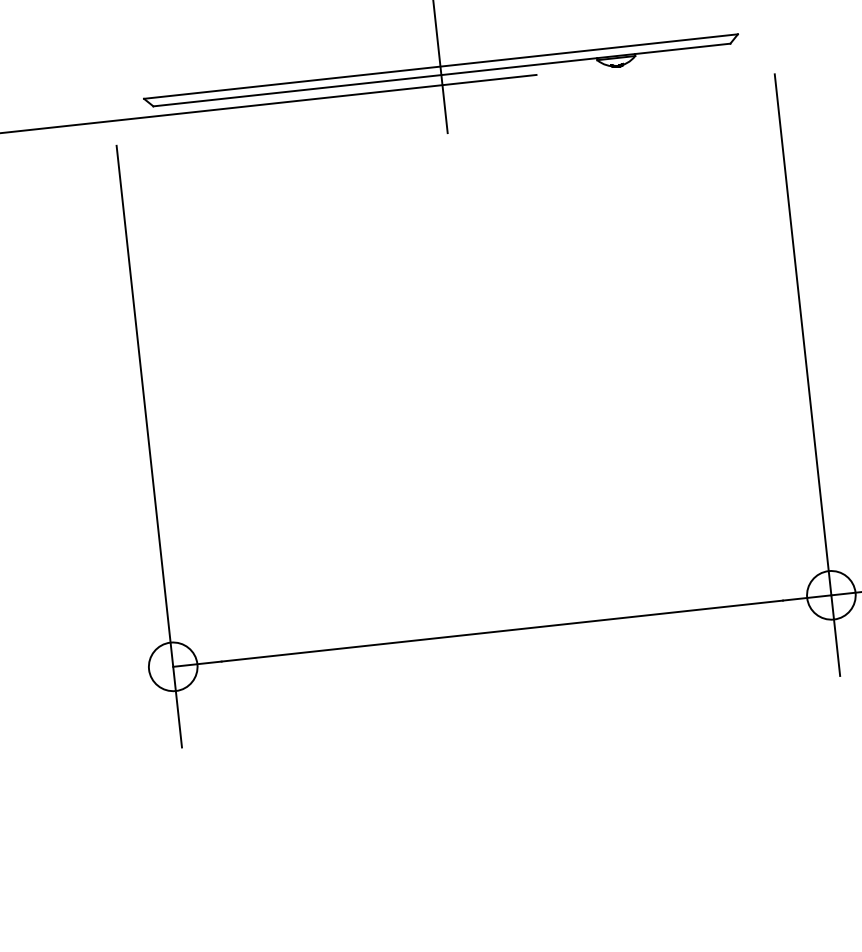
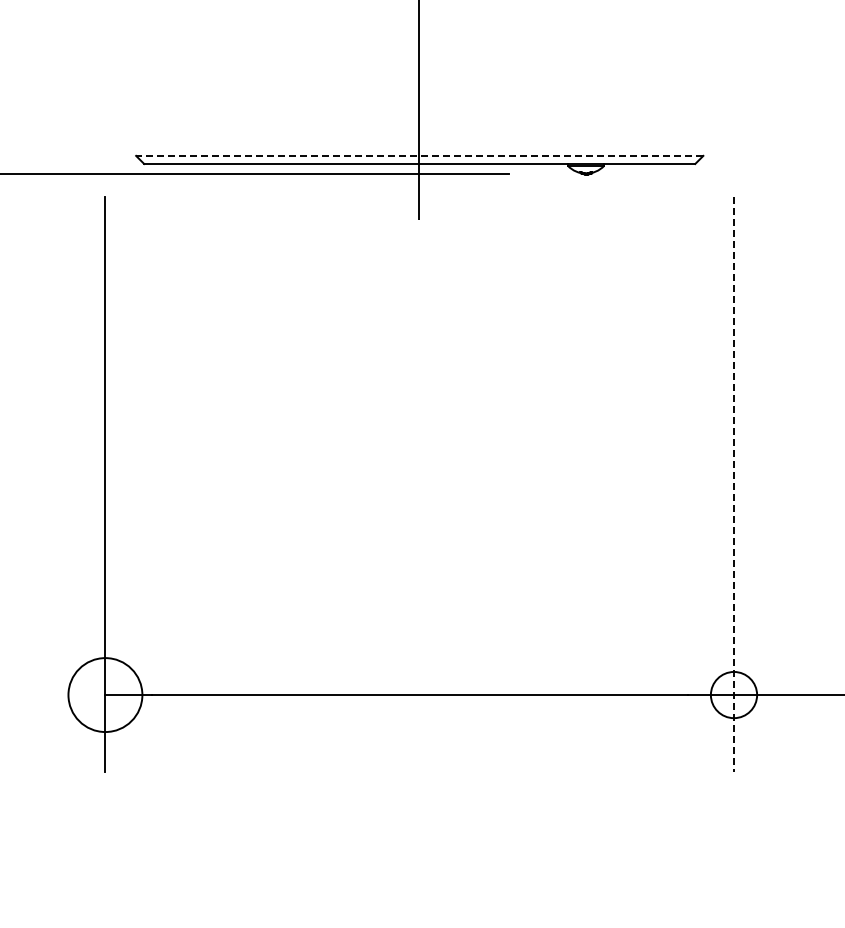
line: (440, 66) -> (419, 155), solid -> dashed
line: (808, 375) -> (734, 485), solid -> dashed
circle: (173, 666) -> (105, 694), size x1.6

